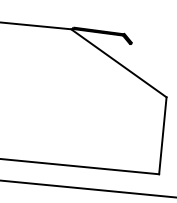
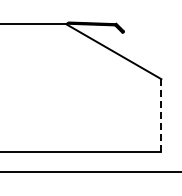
line: (162, 135) -> (161, 115), solid -> dashed

